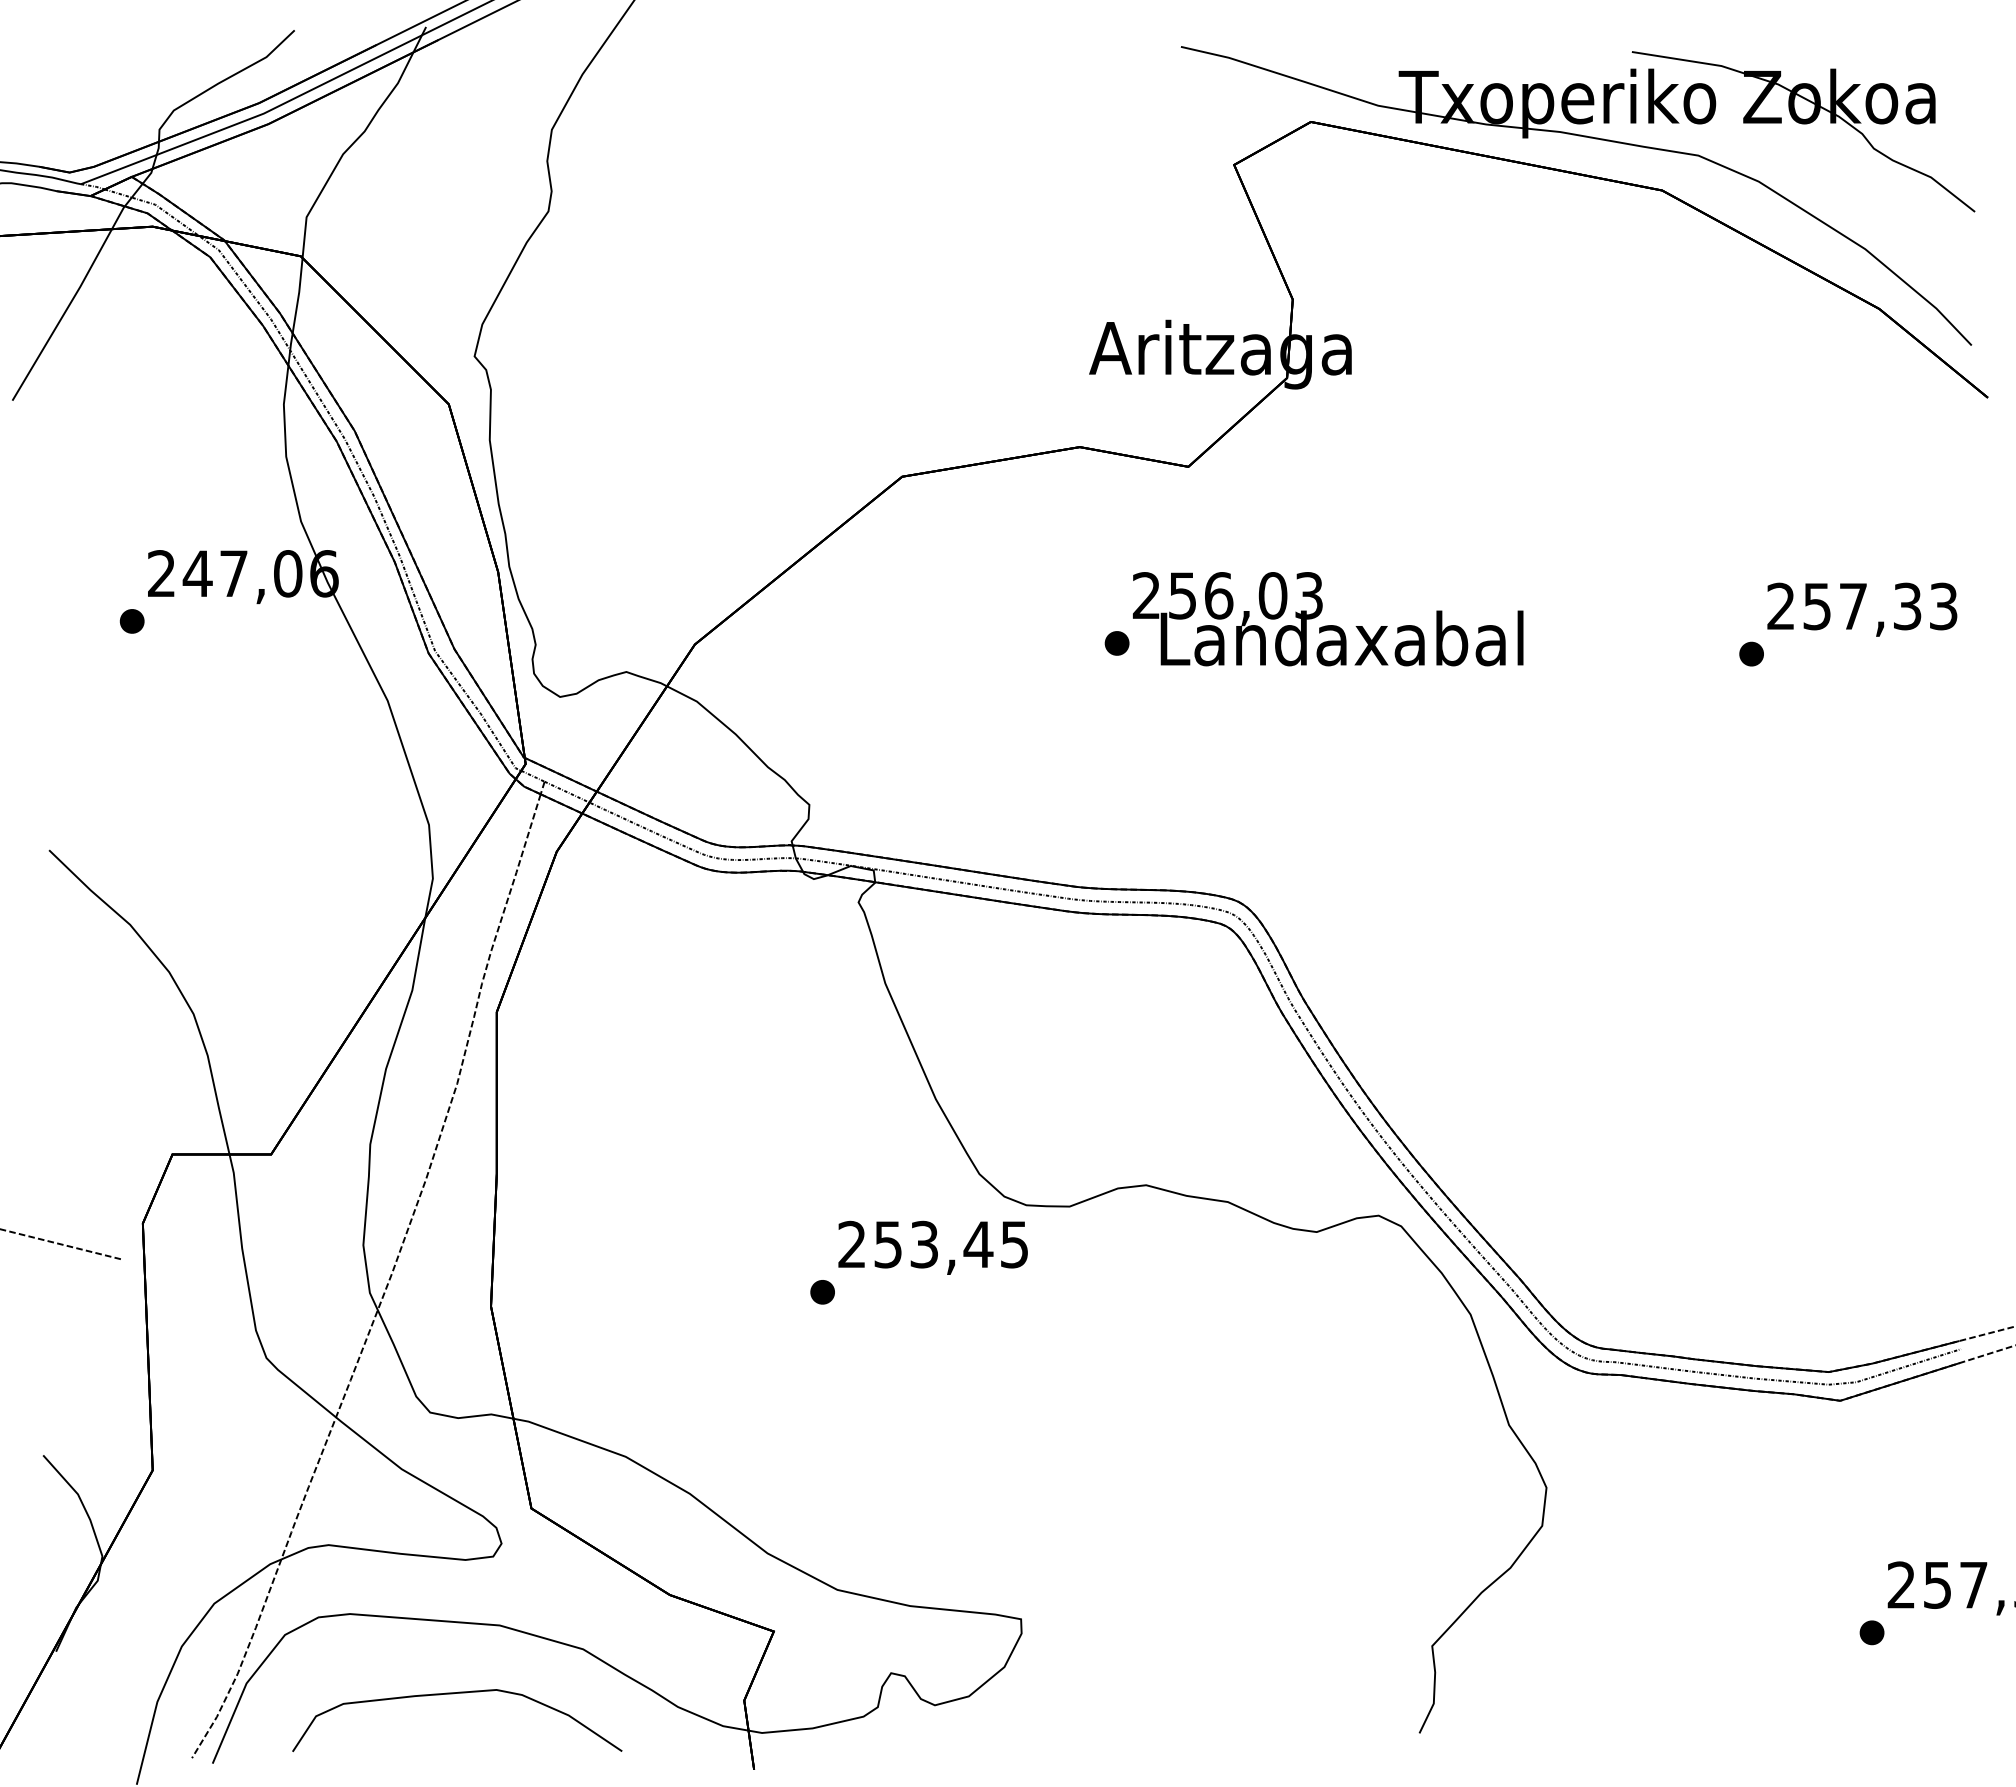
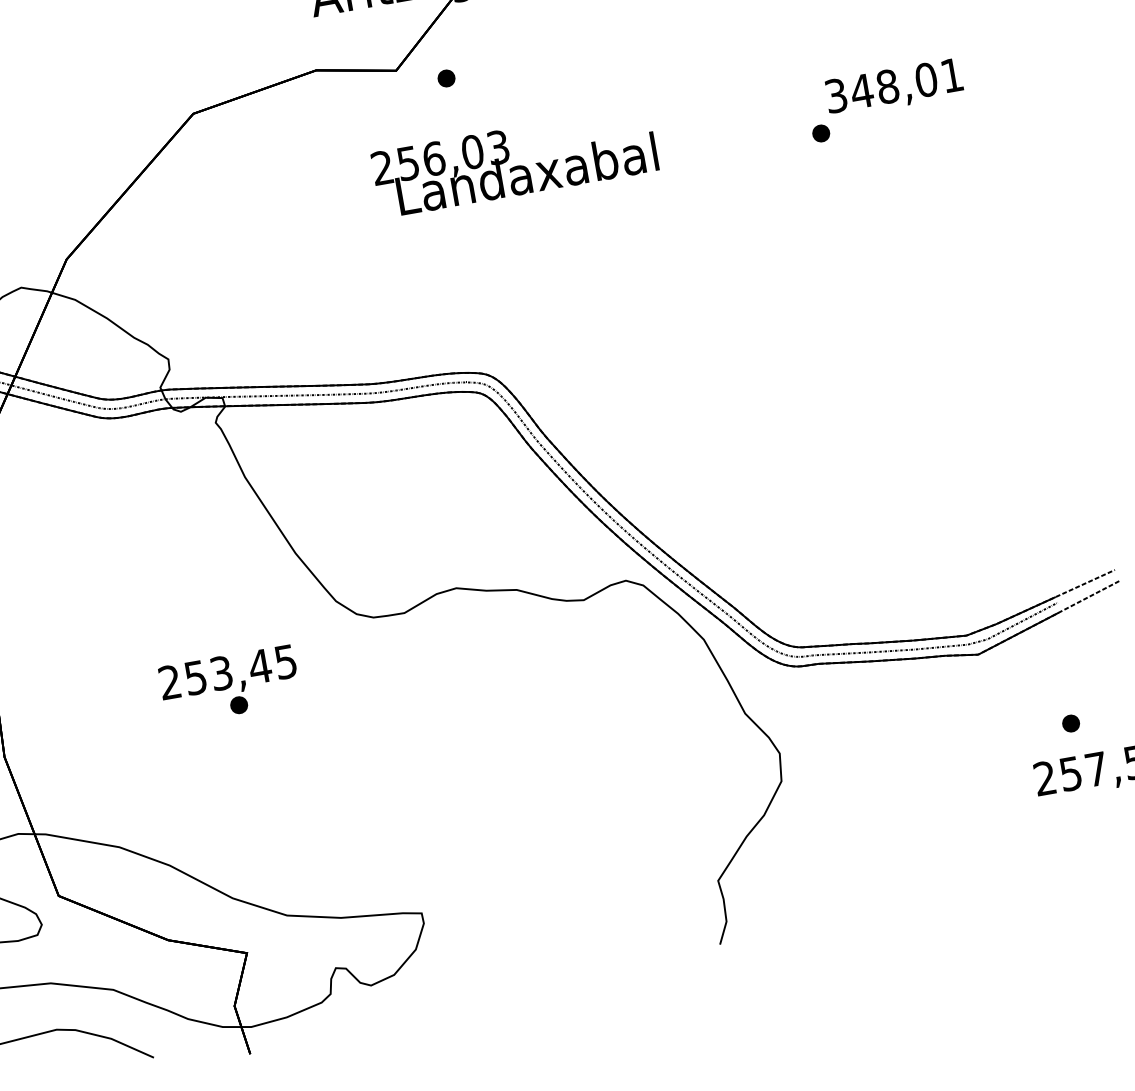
text: (1862, 606) -> (894, 85), 257,33 -> 348,01
part: (1116, 643) -> (446, 78), moved
text: (932, 1247) -> (227, 674), moved
part: (1871, 1632) -> (1070, 723), moved

